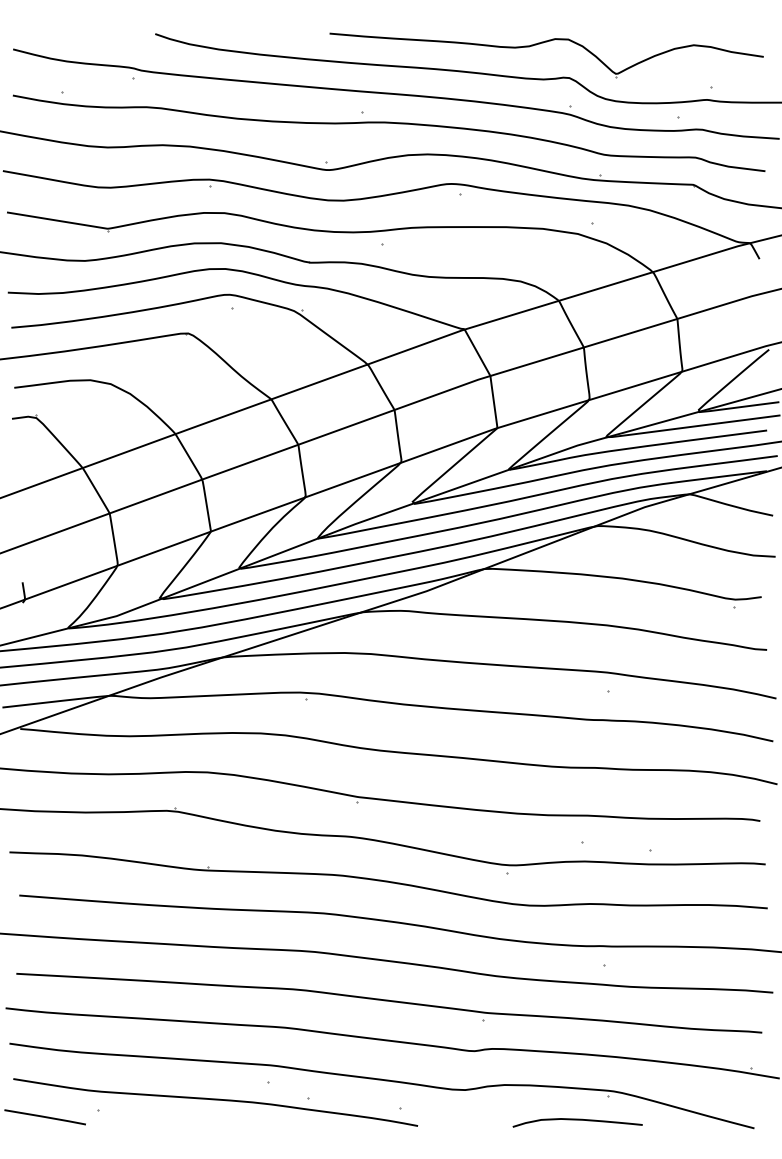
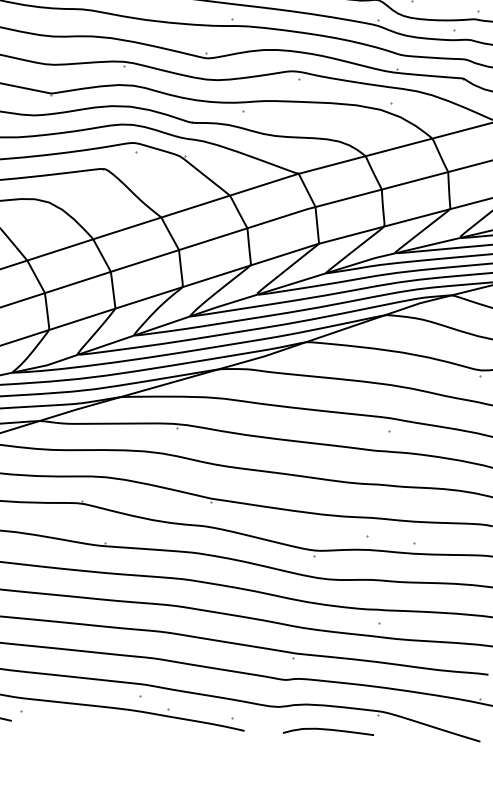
curve: (577, 1120) -> (328, 730), moved

